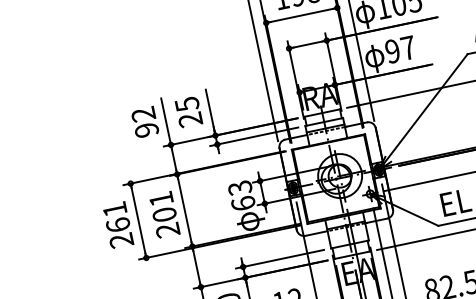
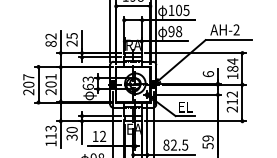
text: (409, 47) -> (179, 31), 97 -> 98
text: (145, 129) -> (50, 43), 92 -> 82
text: (115, 216) -> (28, 80), 261 -> 207

